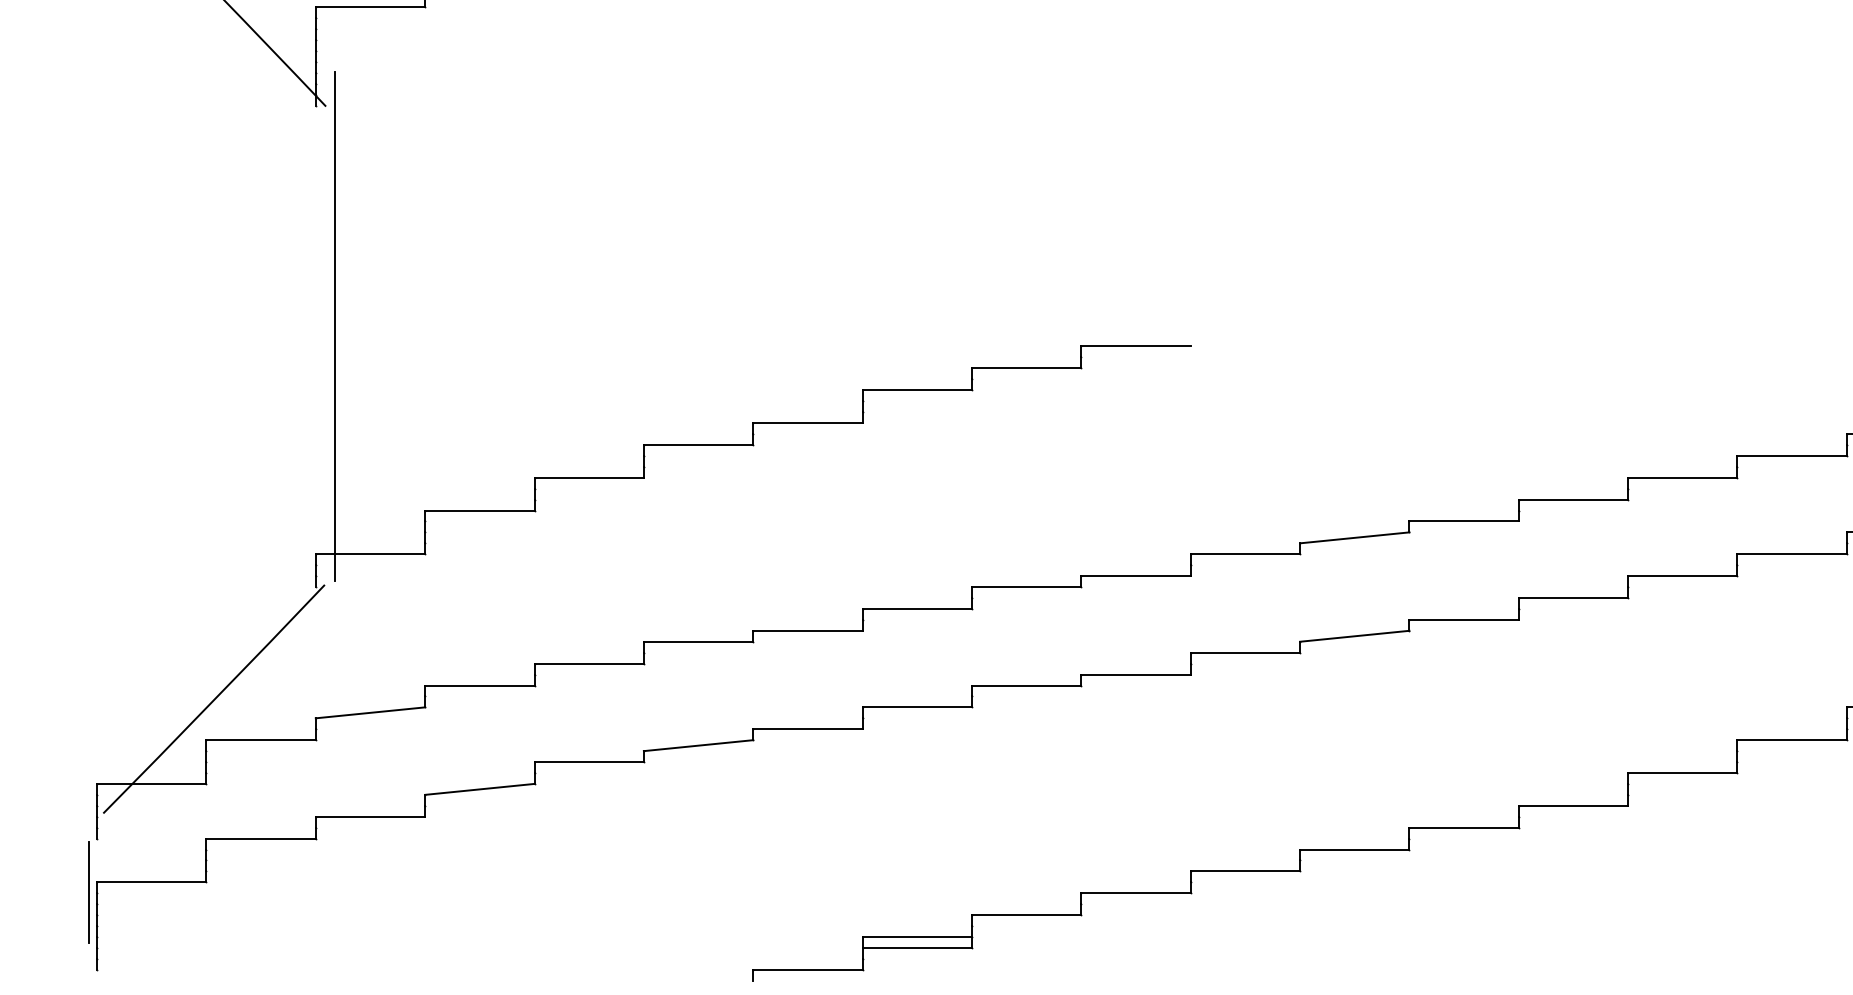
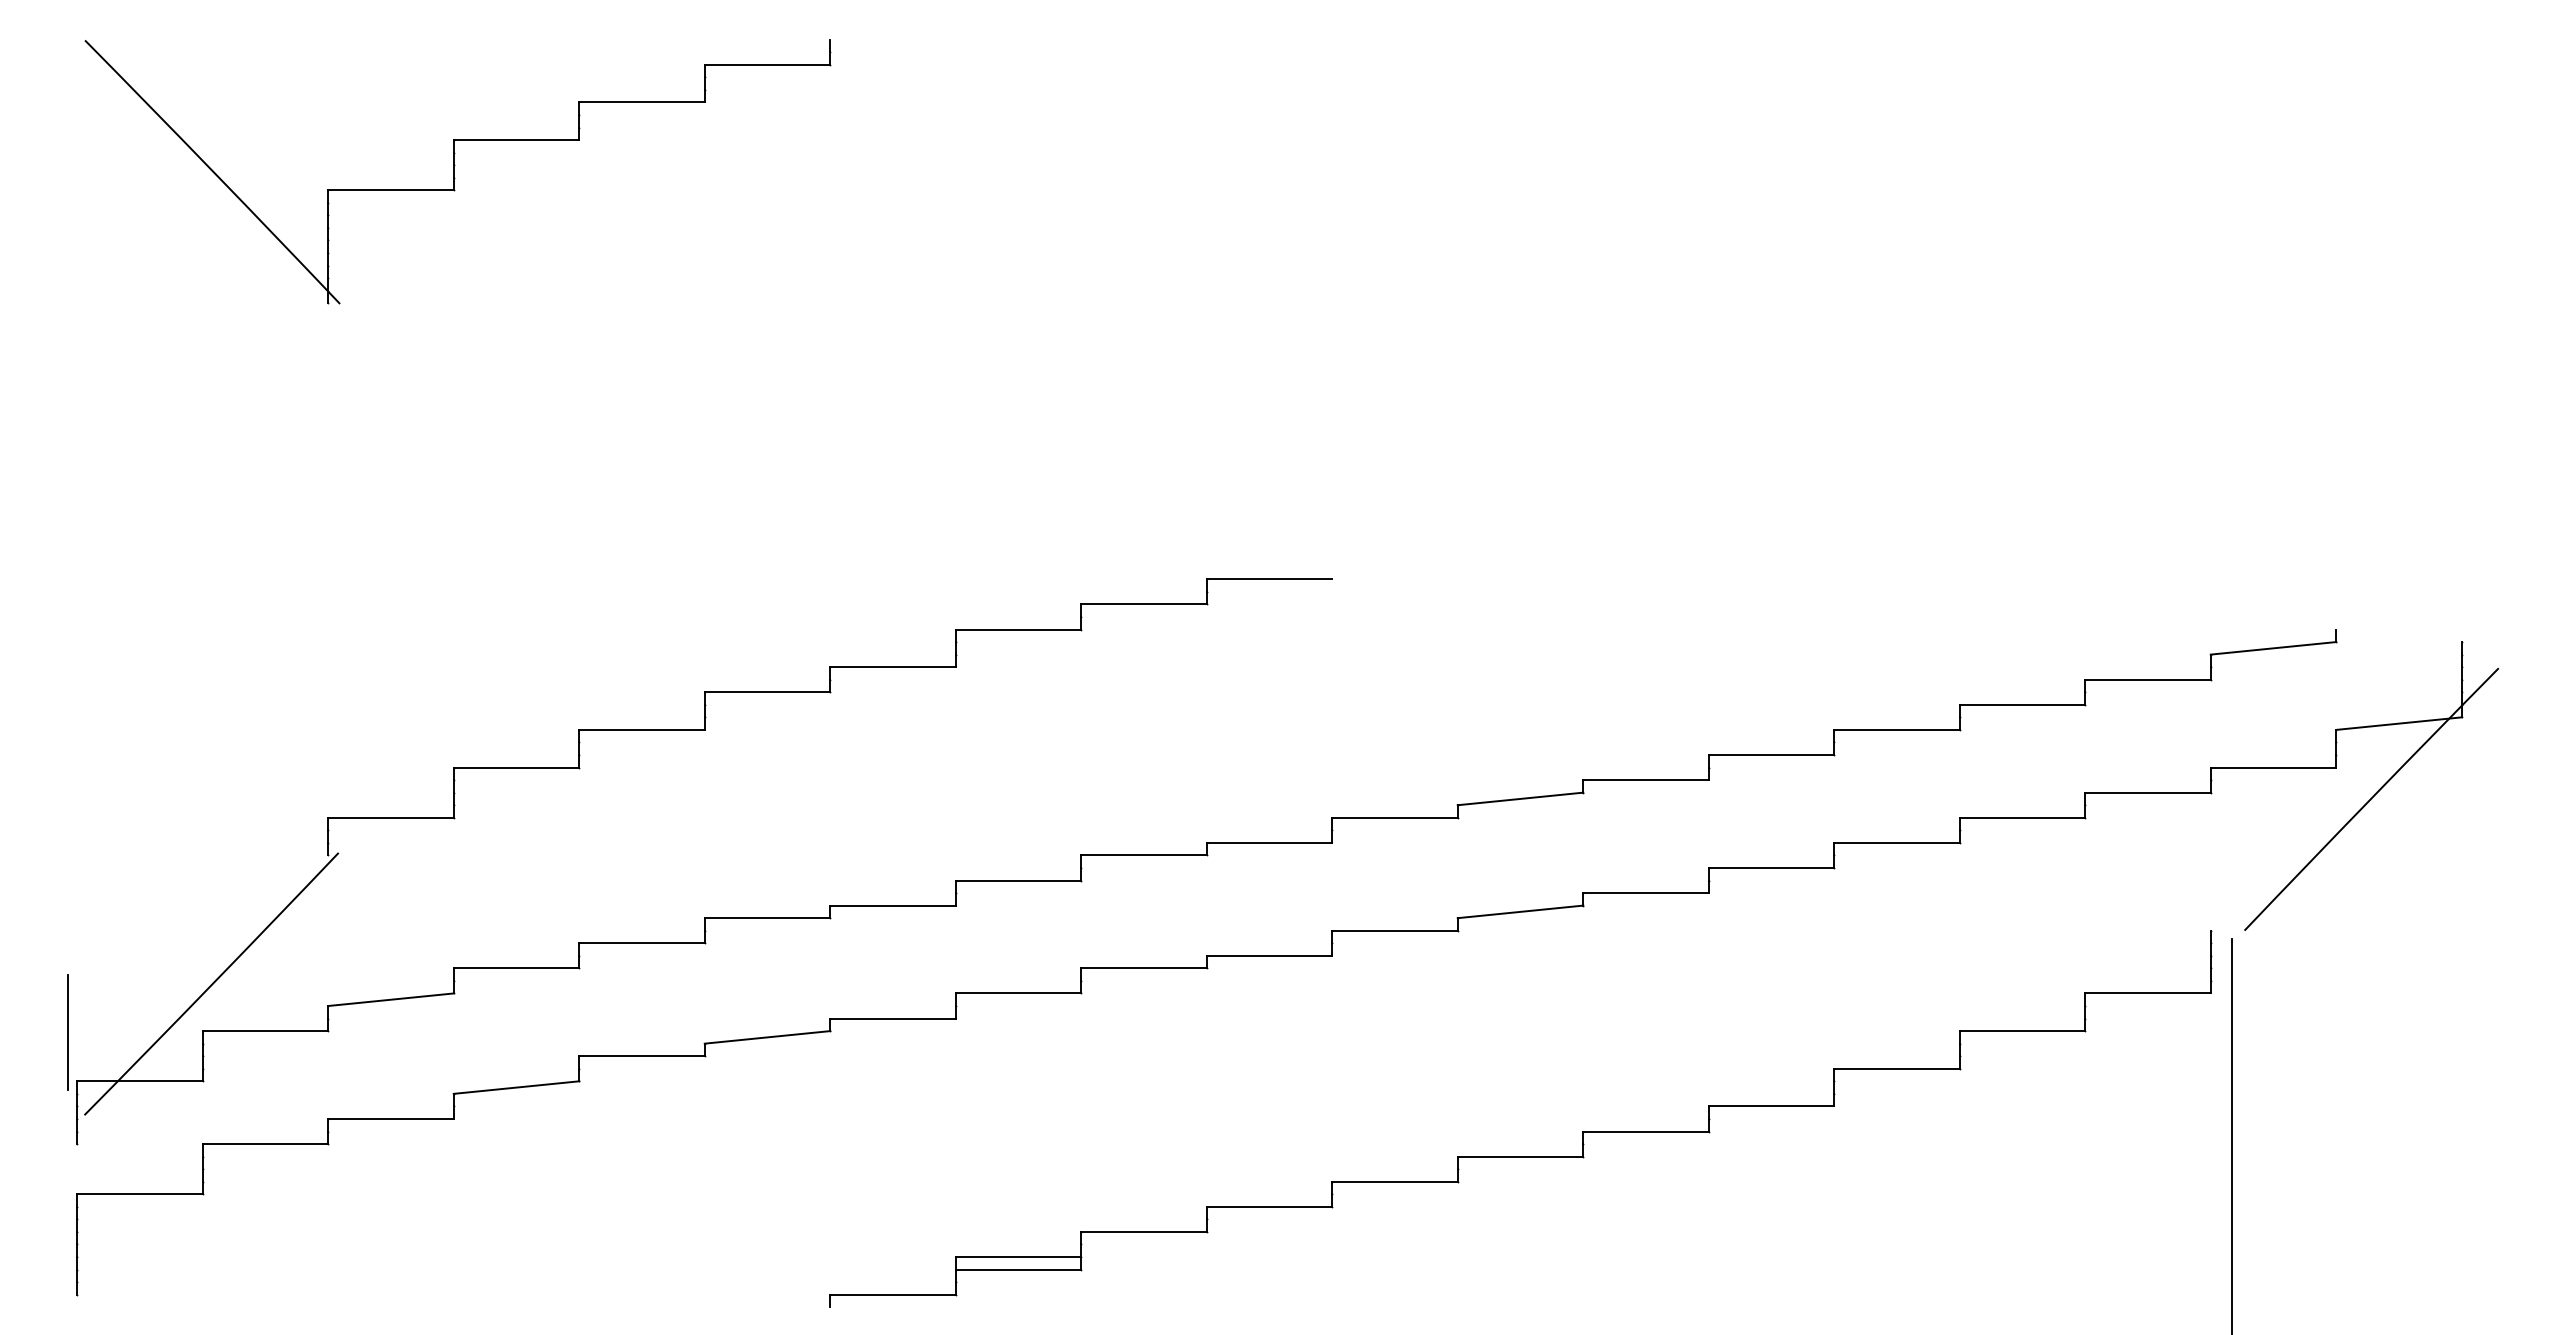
line: (334, 326) -> (349, 556), removed
line: (88, 892) -> (67, 1032), moved

